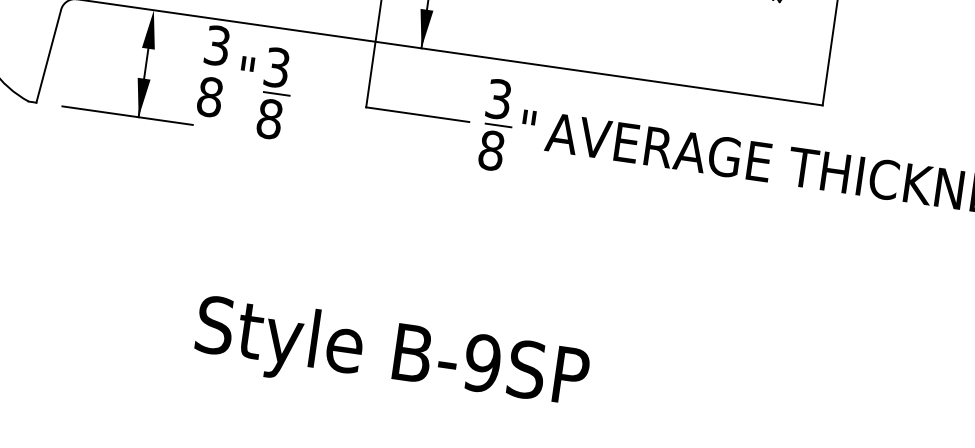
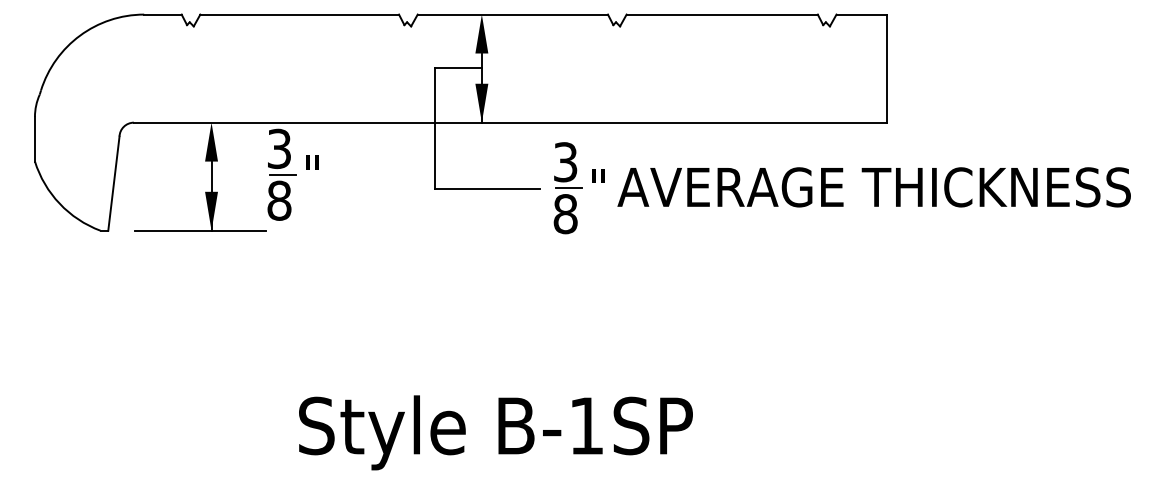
line: (216, 71) -> (282, 174), added
part: (275, 94) -> (343, 188), removed
text: (482, 362) -> (586, 425), B-9SP -> B-1SP

